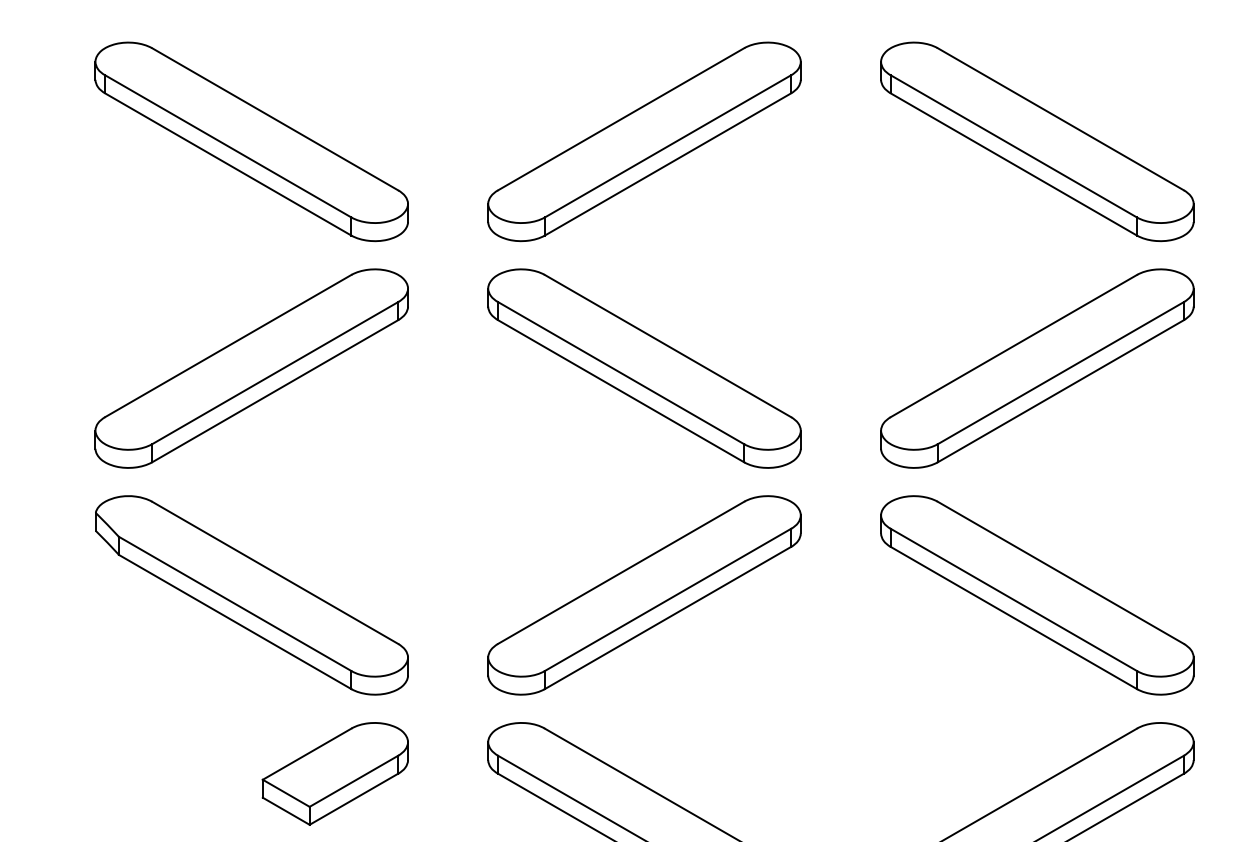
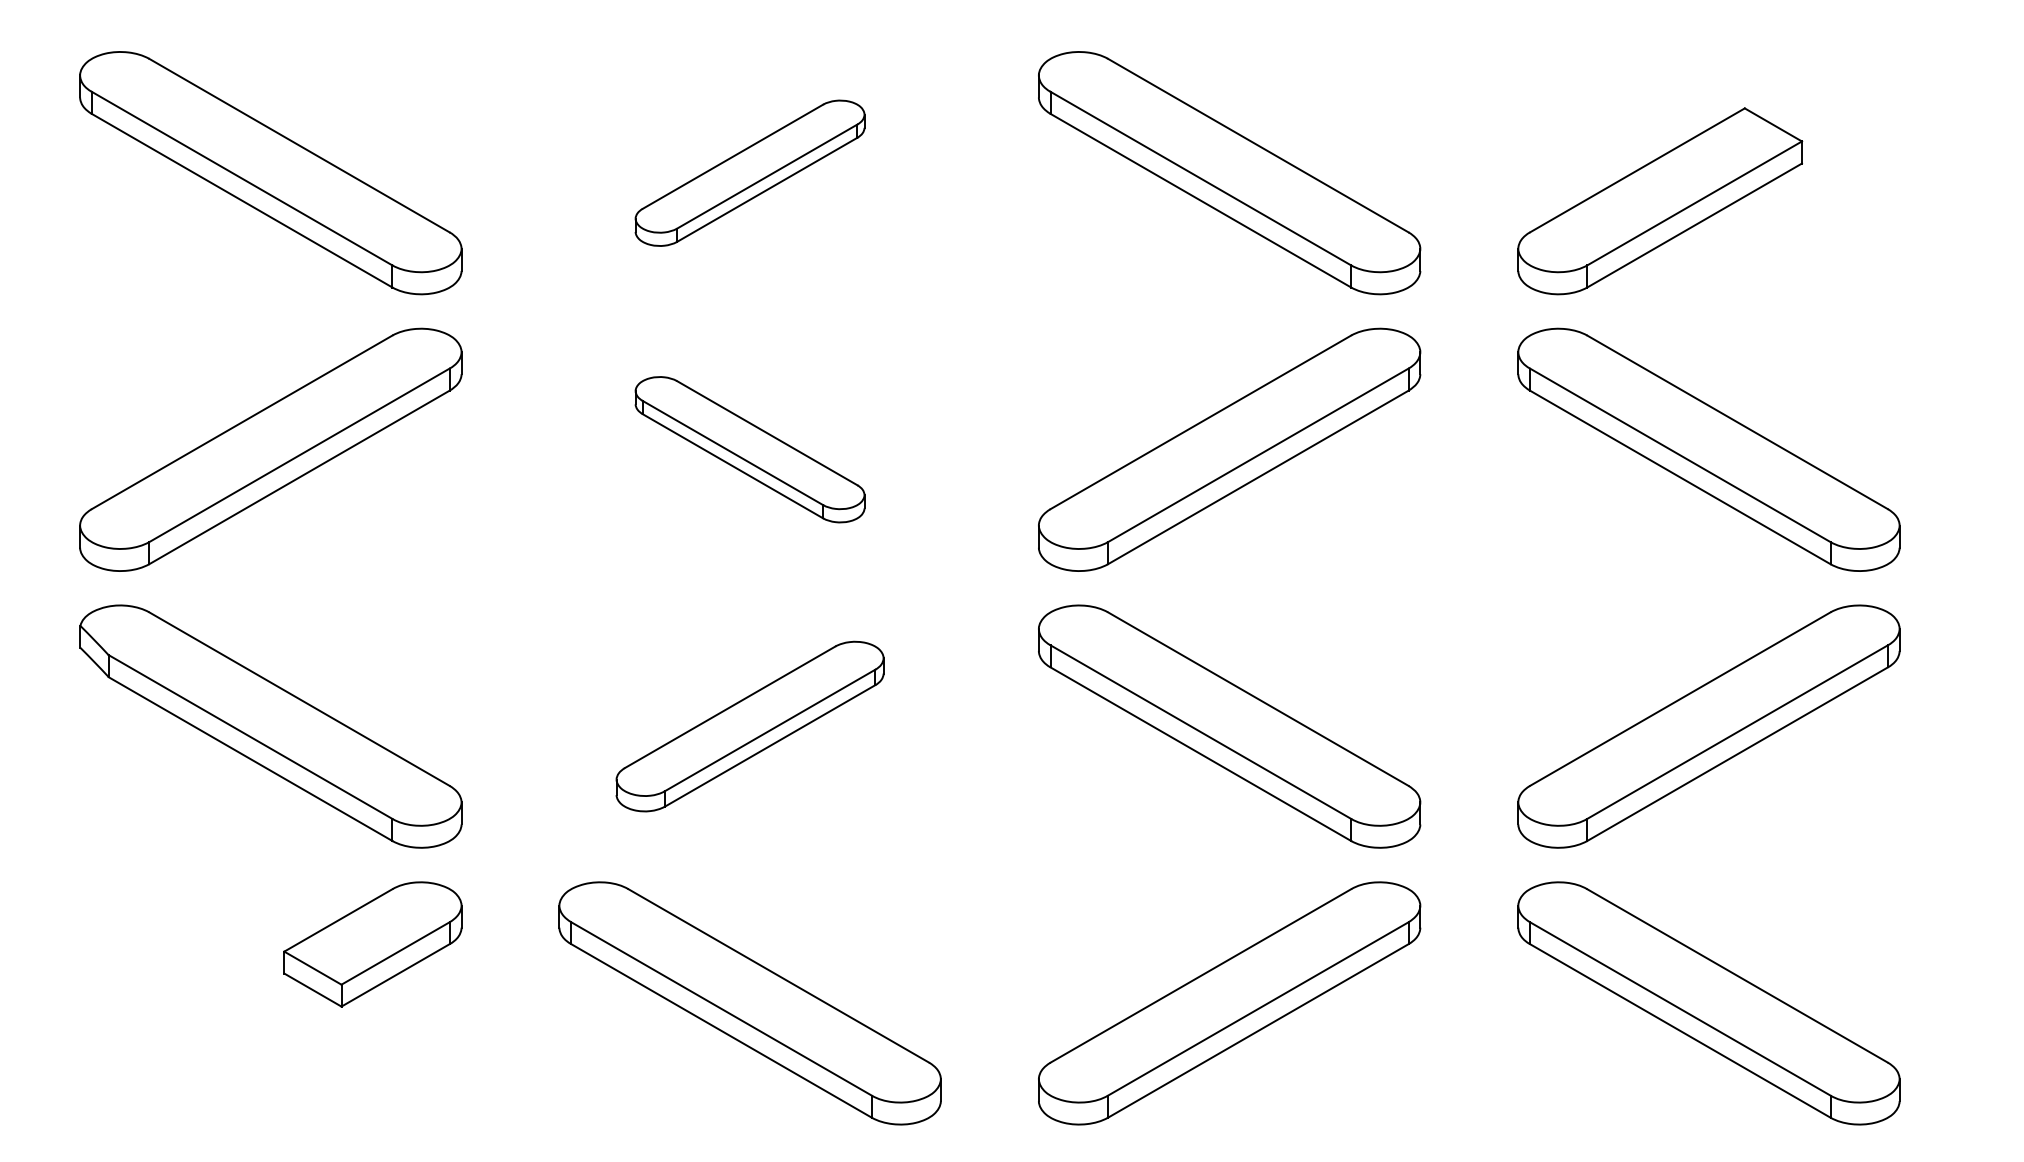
part: (643, 142) -> (749, 173), size x0.6
part: (643, 368) -> (749, 449), size x0.6
part: (643, 595) -> (749, 726), size x0.7

